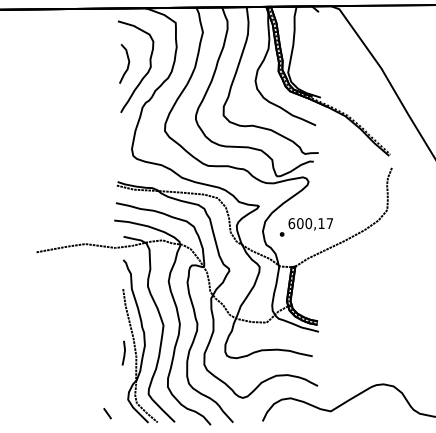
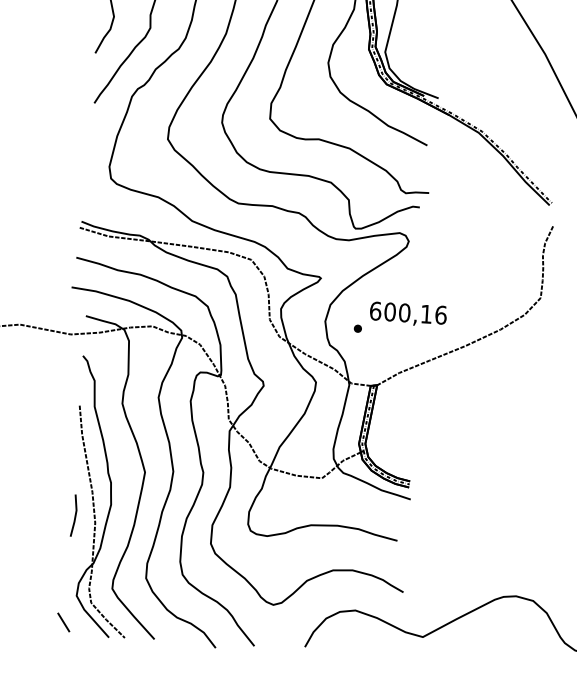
text: (329, 223) -> (440, 314), 600,17 -> 600,16
line: (107, 413) -> (63, 622), moved

